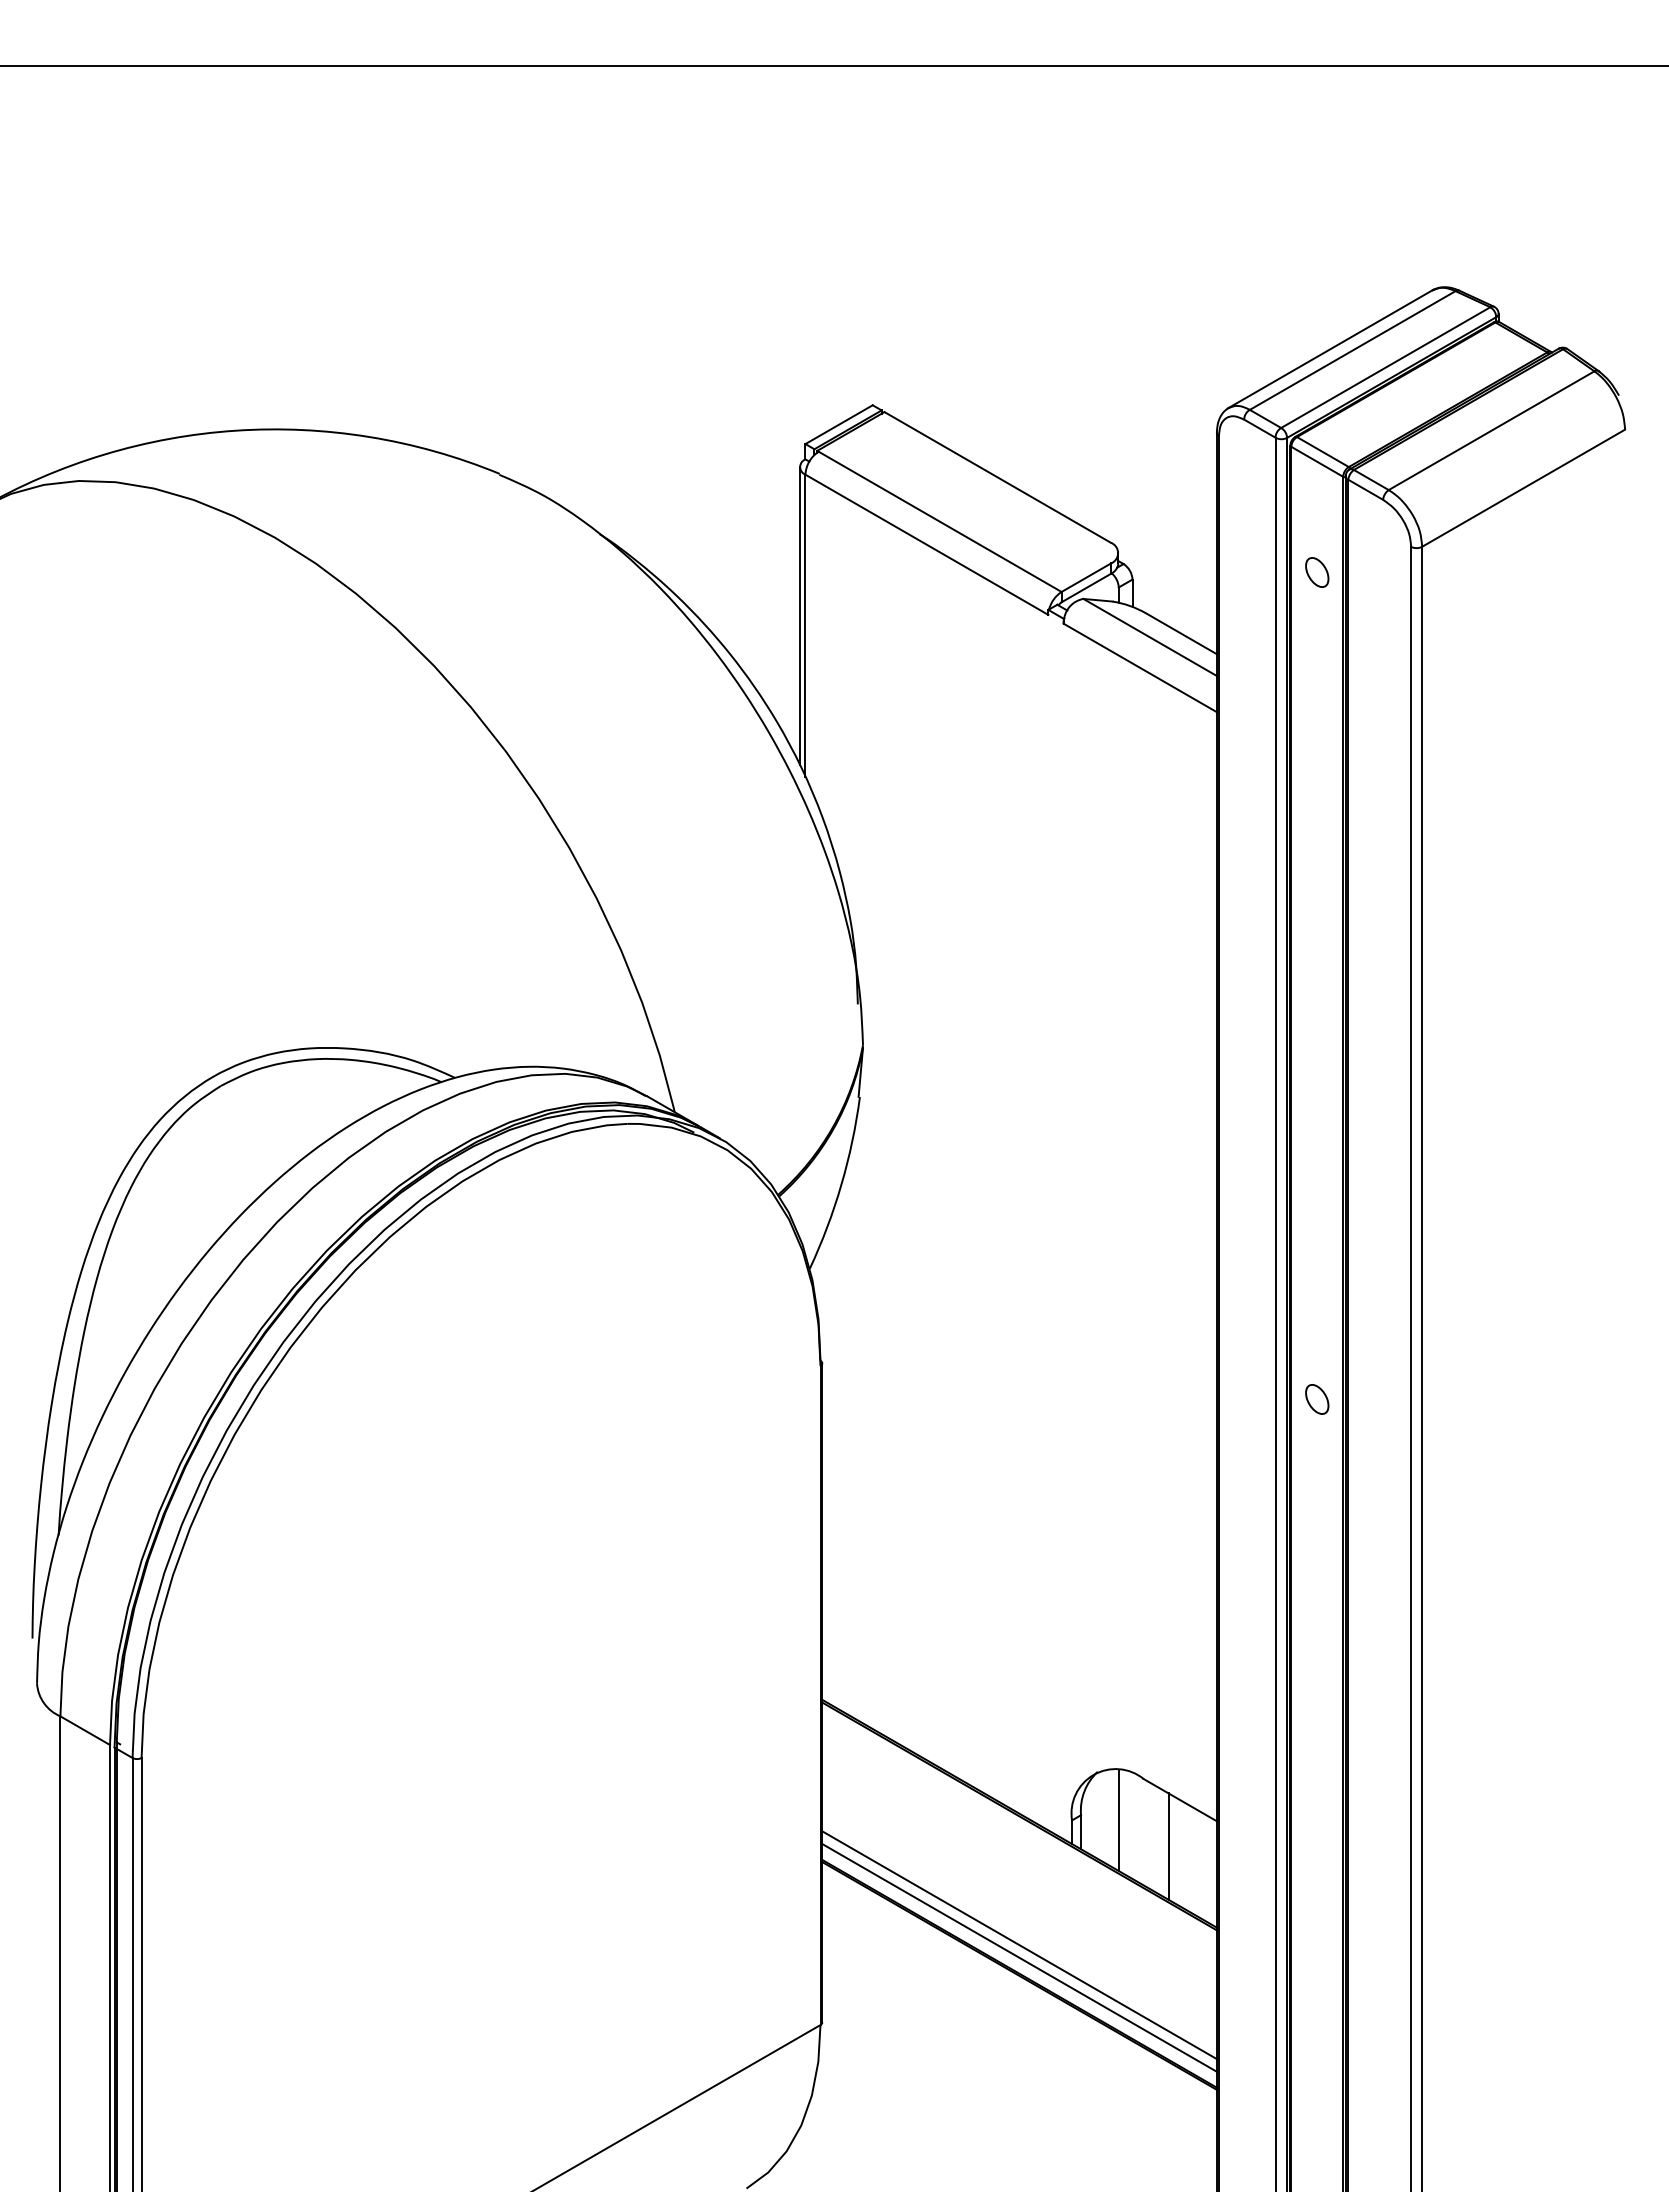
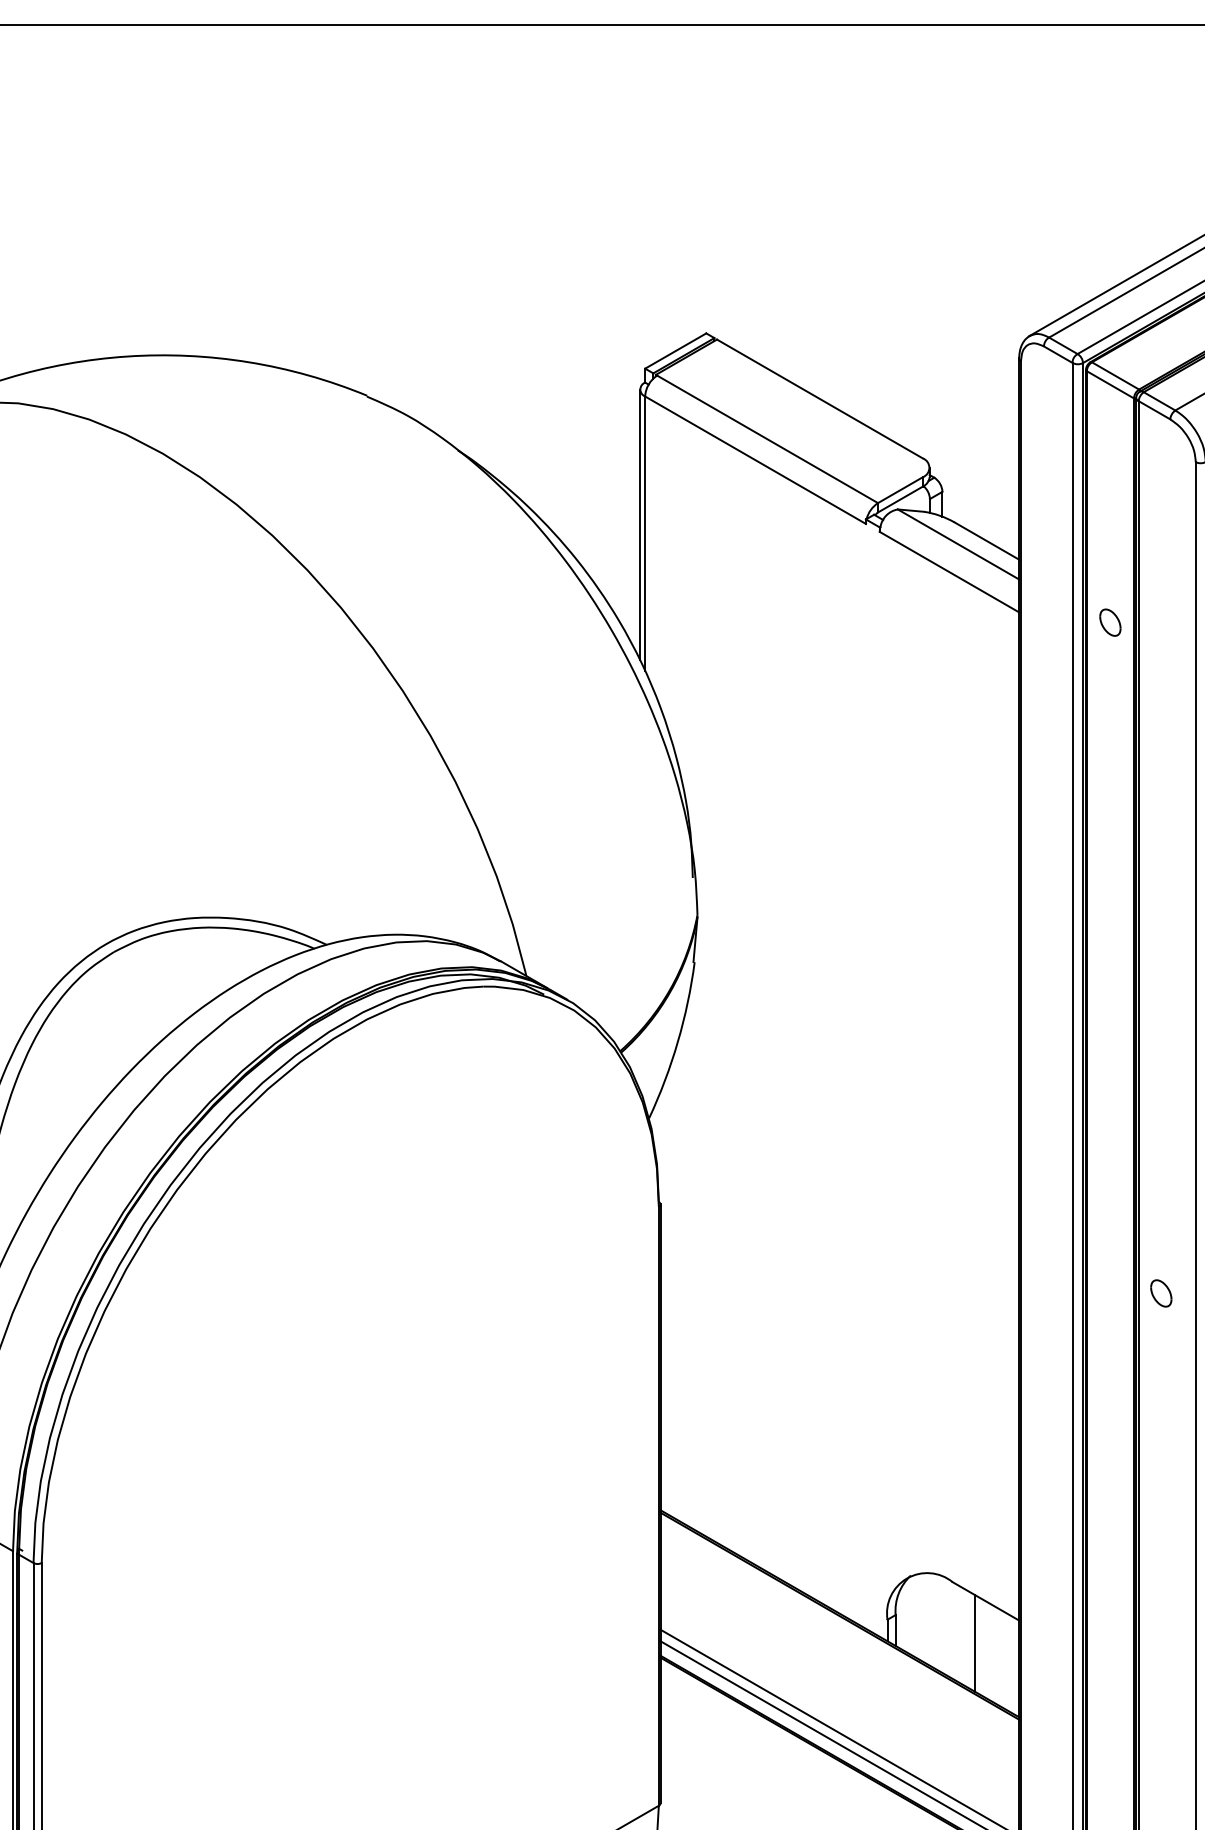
part: (1317, 572) -> (1110, 622), moved
part: (1317, 1399) -> (1161, 1293), moved
line: (1118, 1820) -> (929, 1619), removed

